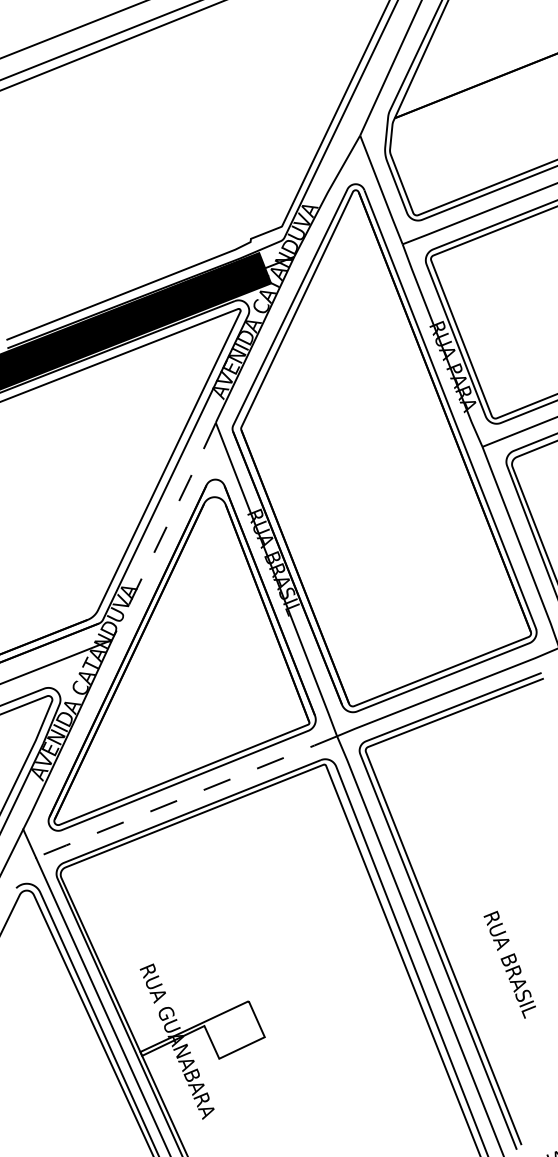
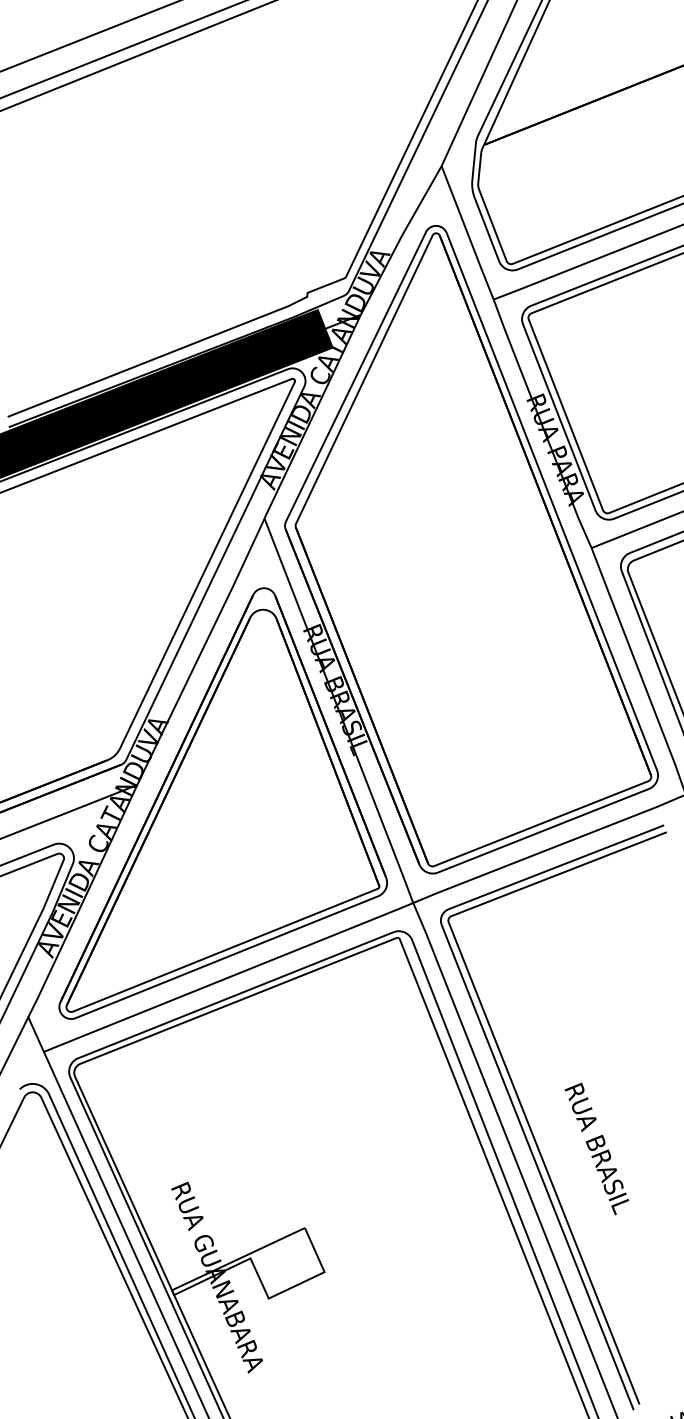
line: (164, 531) -> (201, 651), dashed -> solid
line: (186, 796) -> (228, 976), dashed -> solid
text: (509, 964) -> (596, 1148), moved

